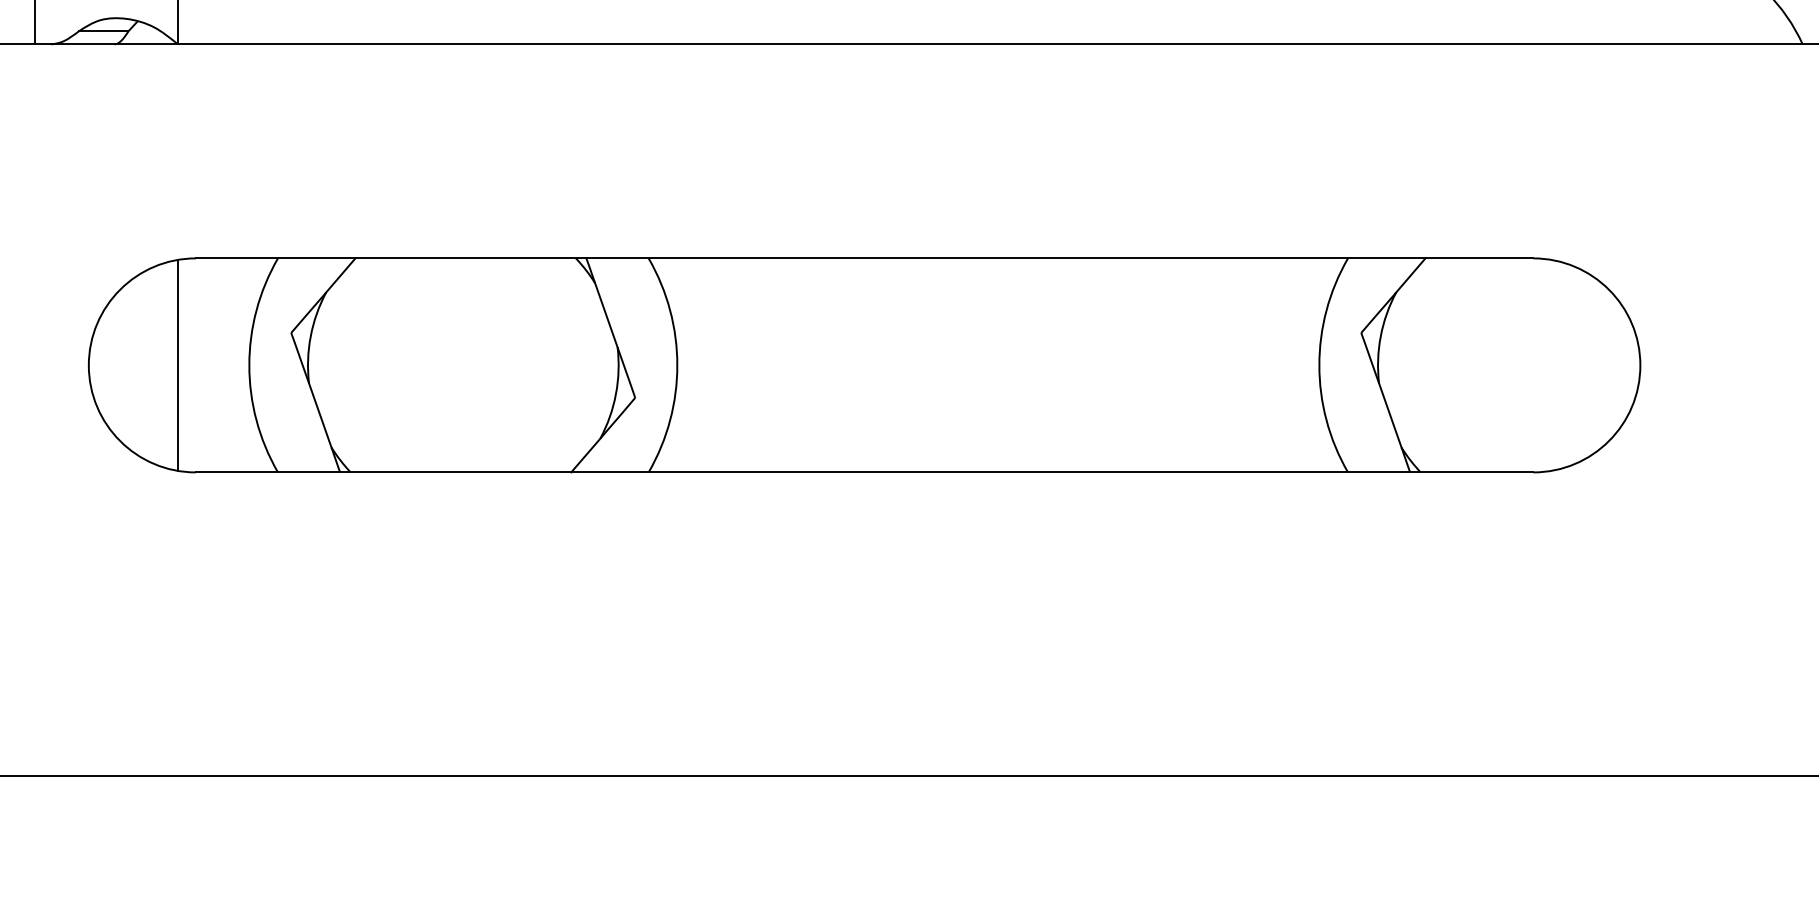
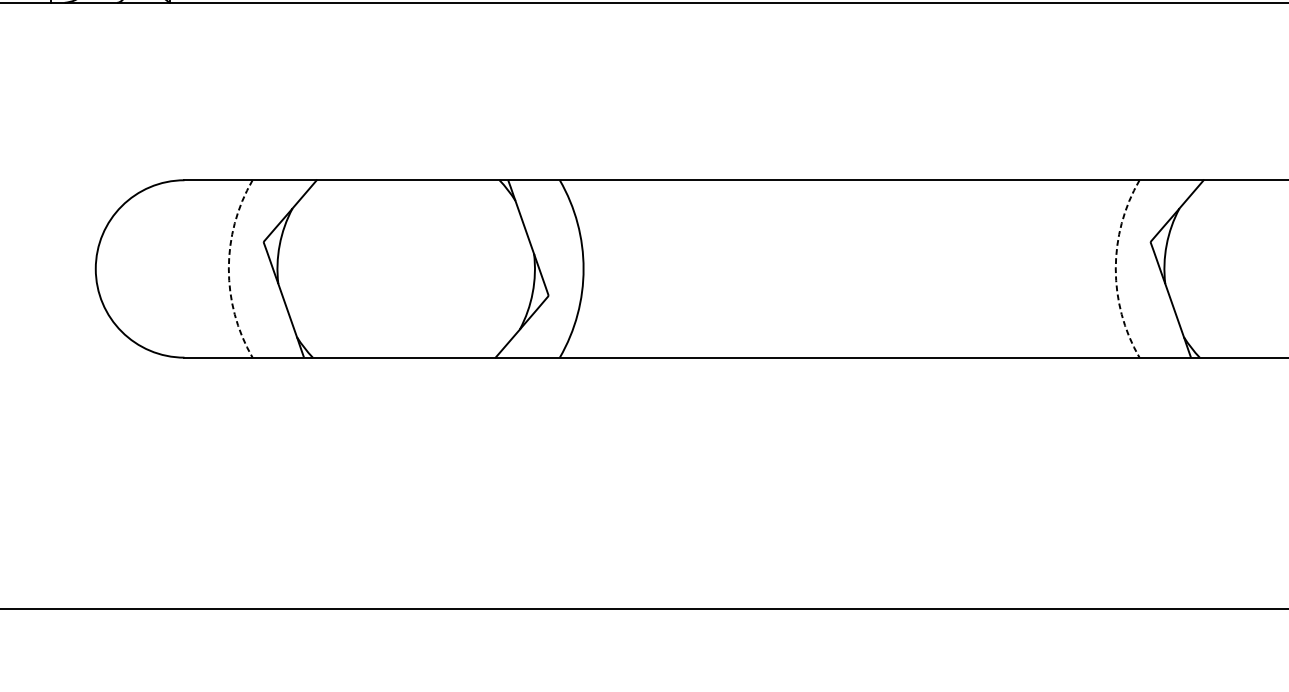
line: (177, 365) -> (169, 269), removed
arc: (249, 365) -> (228, 269), solid -> dashed
arc: (1319, 365) -> (1115, 269), solid -> dashed

